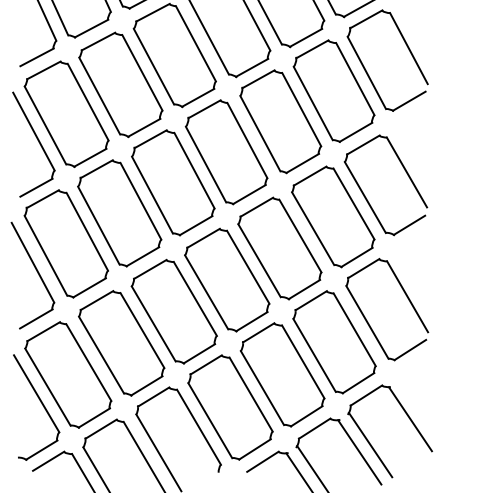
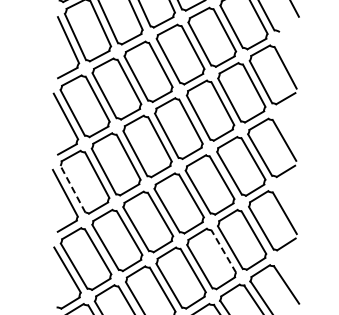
line: (45, 254) -> (72, 188), solid -> dashed
line: (302, 362) -> (223, 251), solid -> dashed

